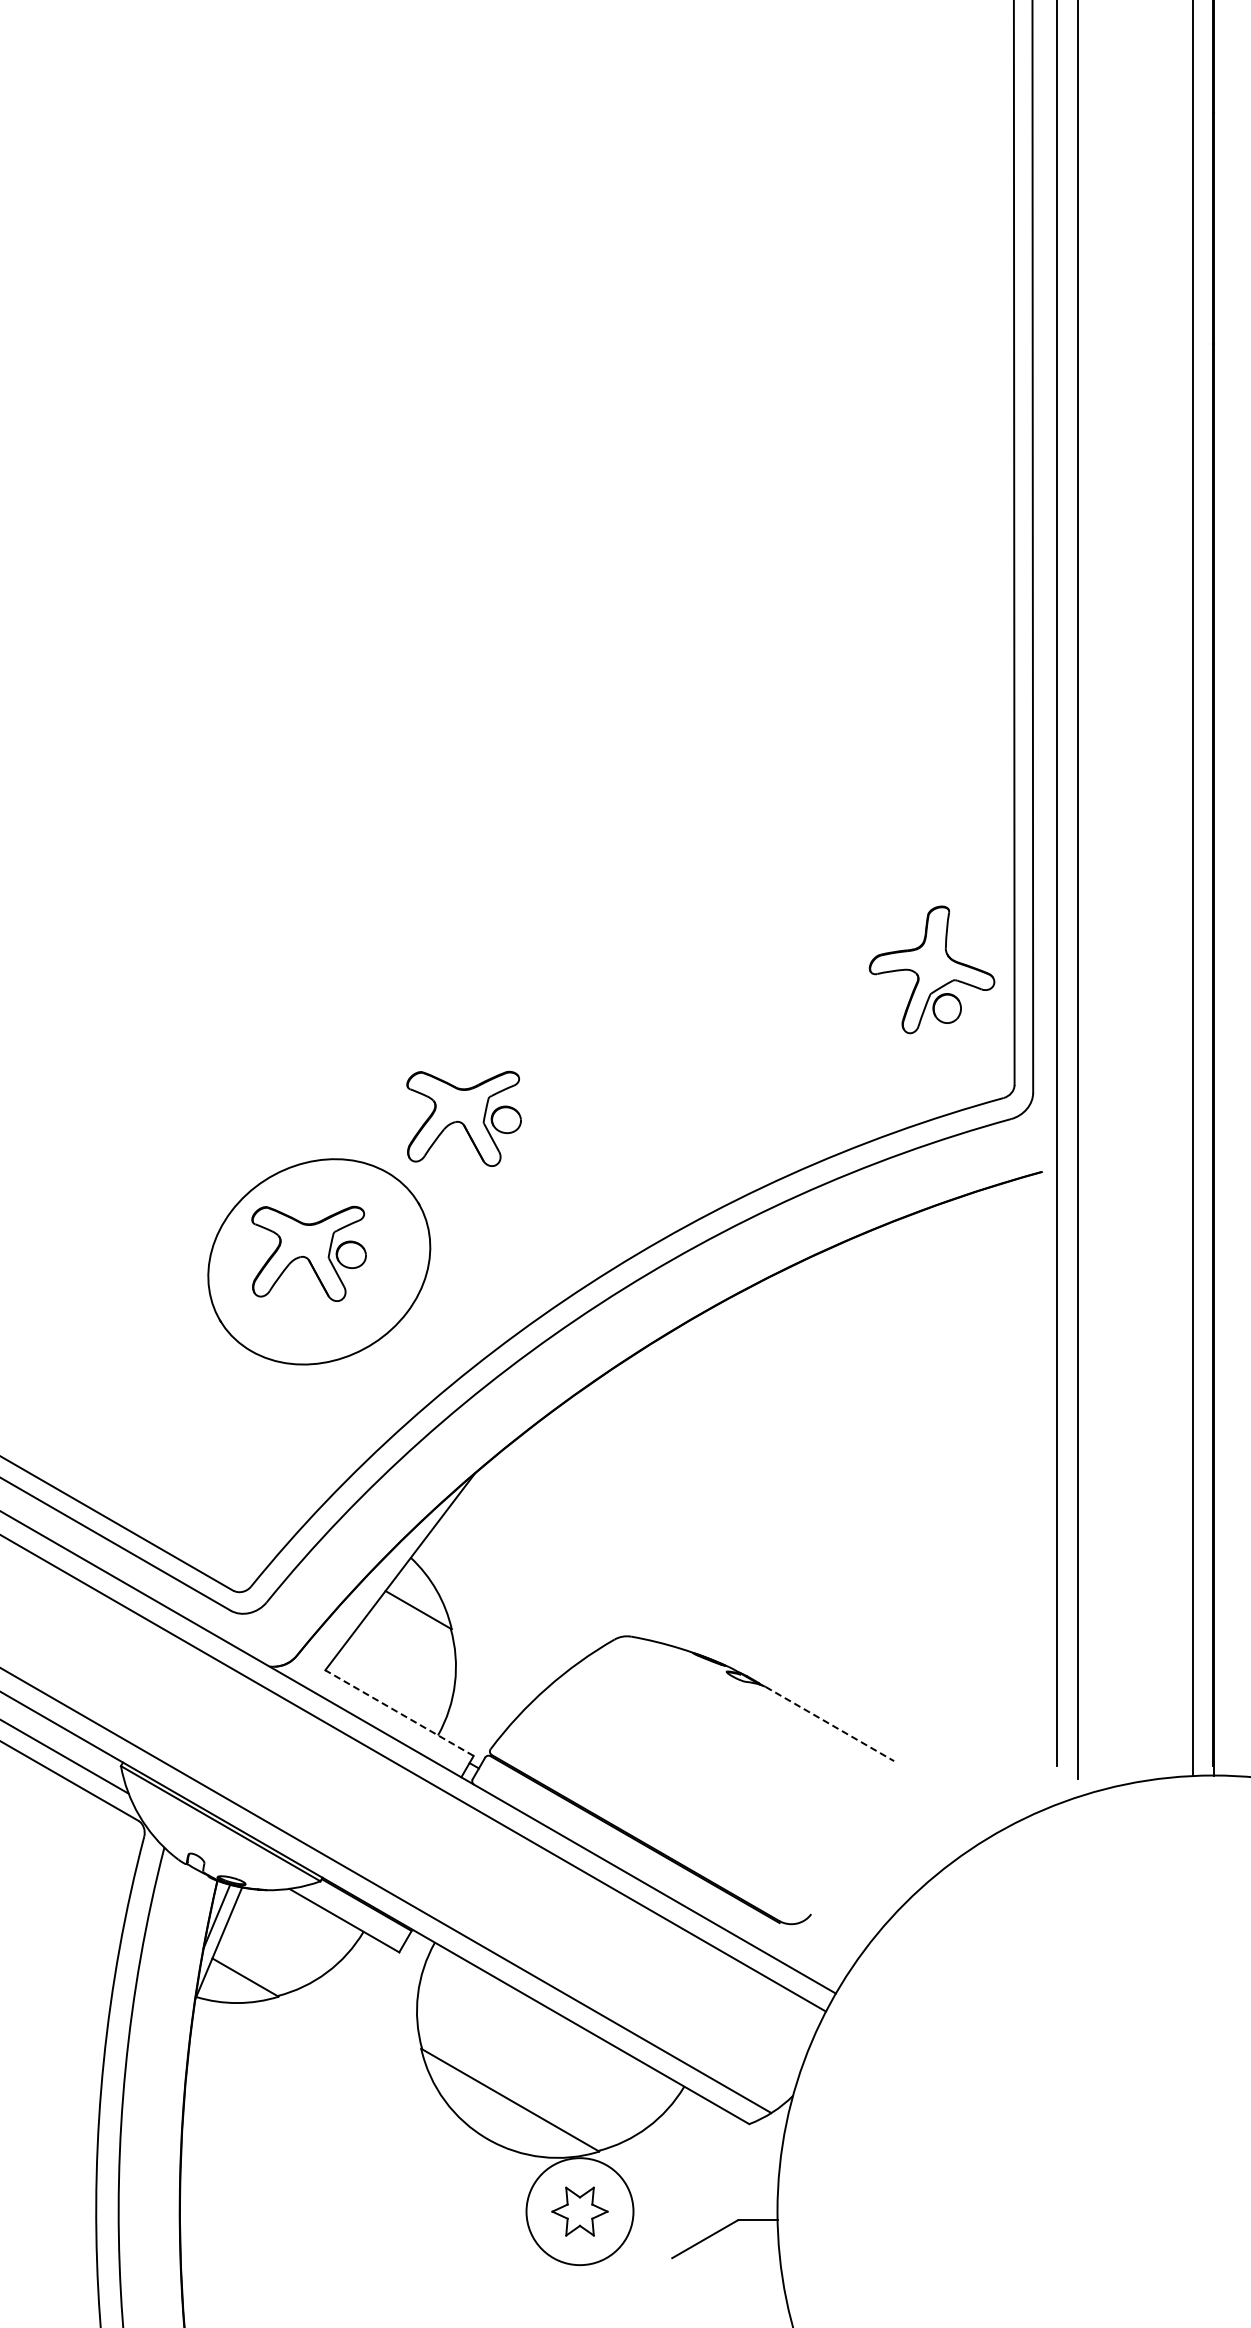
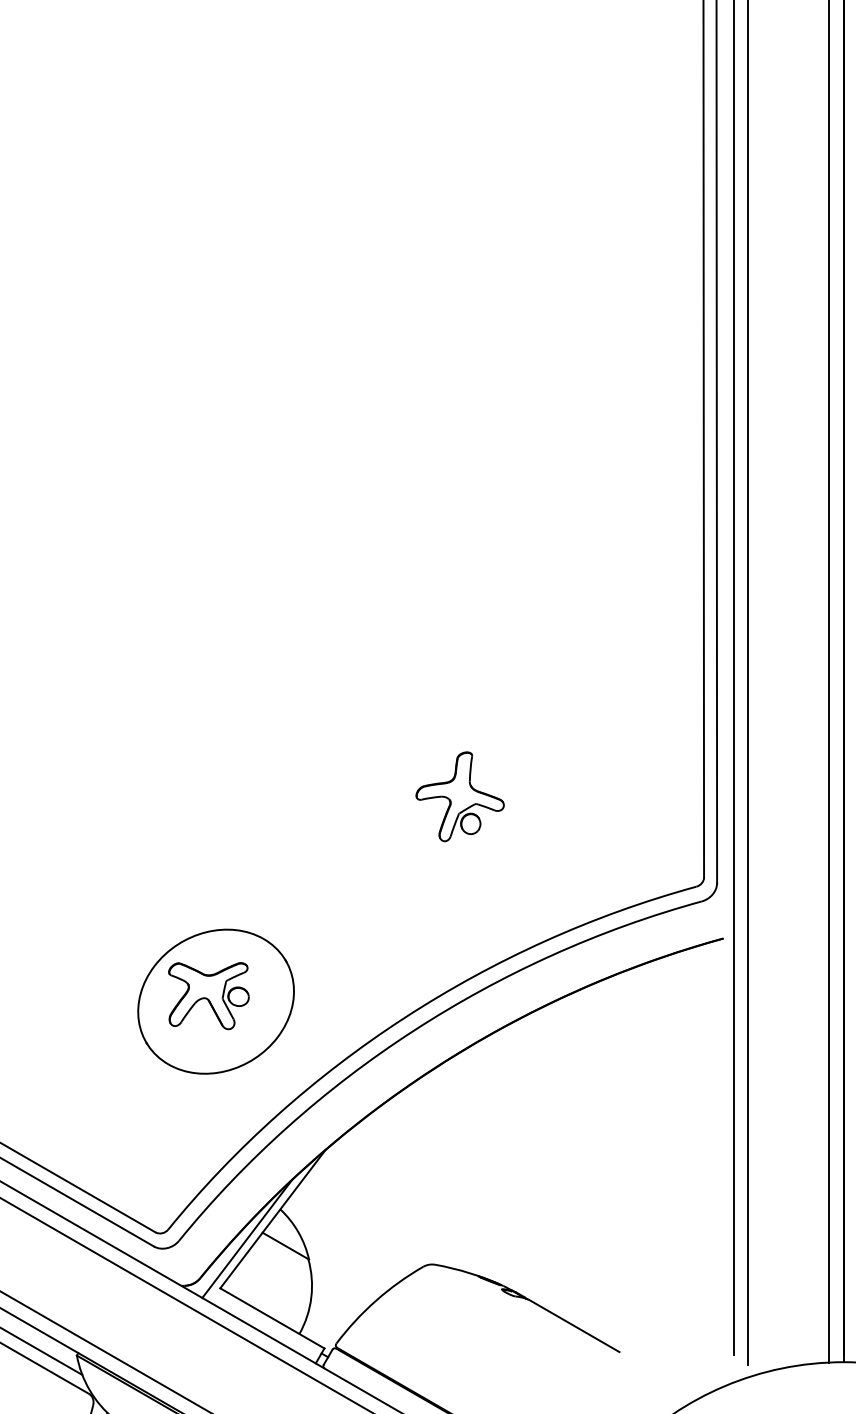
part: (931, 969) -> (459, 796), moved
part: (463, 1118) -> (317, 901), removed
line: (363, 1599) -> (247, 1238), added
line: (399, 1713) -> (272, 1318), dashed -> solid
line: (830, 1724) -> (574, 1326), dashed -> solid

